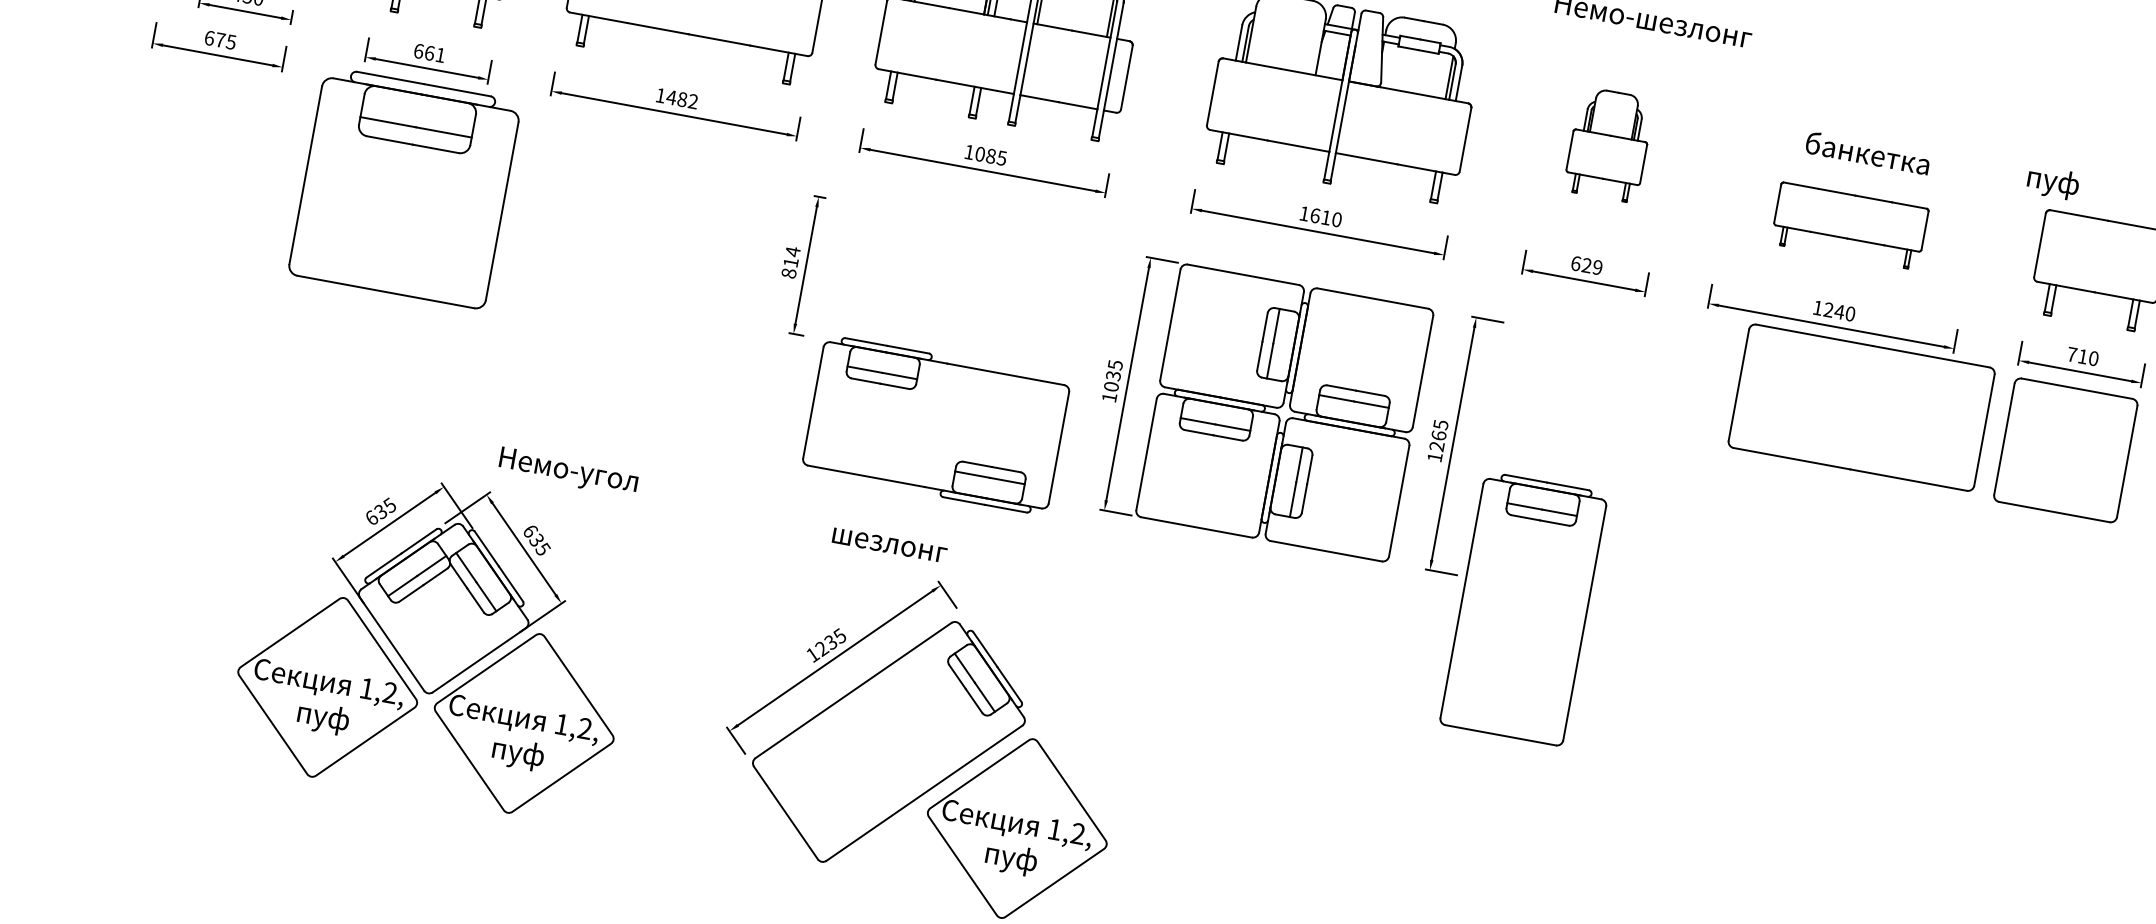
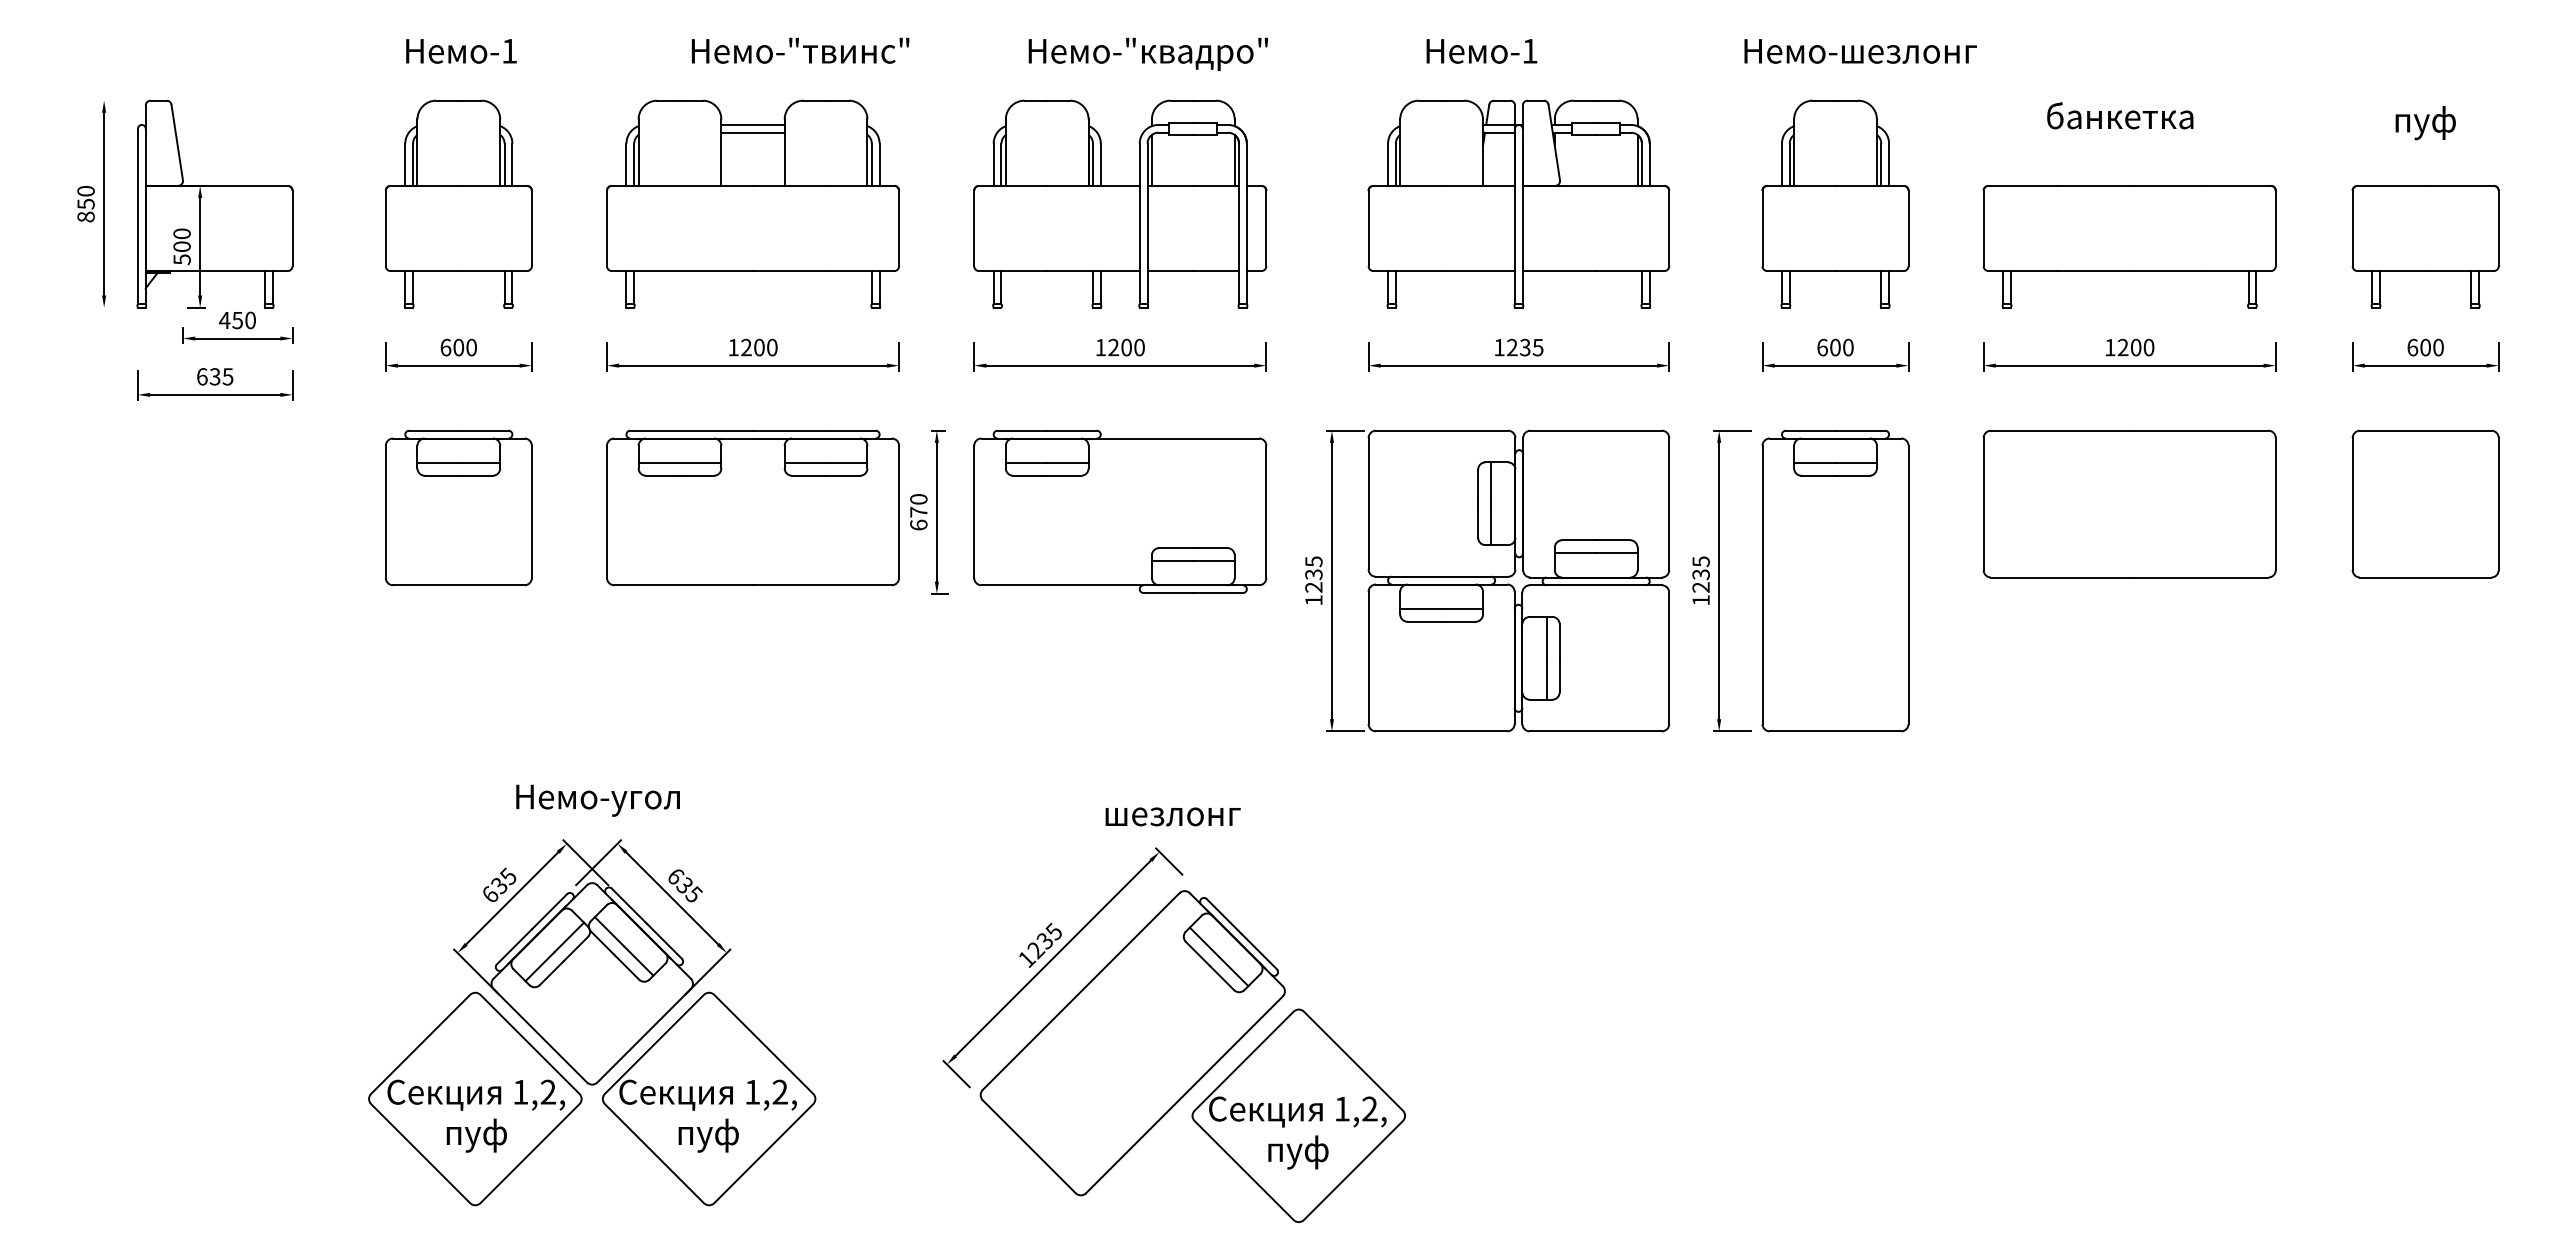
text: (219, 39) -> (214, 376), 675 -> 635
text: (434, 54) -> (464, 347), 661 -> 600
text: (681, 99) -> (758, 347), 1482 -> 1200
part: (1609, 144) -> (1835, 203), size x1.67
text: (1868, 152) -> (2120, 115), moved
text: (990, 156) -> (1126, 347), 1085 -> 1200
text: (2052, 183) -> (2425, 123), moved
part: (404, 187) -> (458, 507), size x0.62
text: (1326, 217) -> (1525, 347), 1610 -> 1235
part: (1849, 226) -> (2129, 246), size x1.67
part: (651, 232) -> (752, 507), added
text: (790, 261) -> (918, 511), 814 -> 670
text: (1591, 266) -> (1841, 347), 629 -> 600
text: (1839, 311) -> (2135, 347), 1240 -> 1200
text: (2076, 355) -> (2418, 347), 710 -> 600
text: (1111, 386) -> (1313, 587), 1035 -> 1235
part: (1861, 407) -> (2129, 503), moved
part: (936, 425) -> (1120, 511), moved
text: (1438, 435) -> (1700, 574), 1265 -> 1235
part: (2065, 449) -> (2425, 503), moved
text: (568, 472) -> (597, 800), moved
text: (889, 544) -> (1172, 816), moved
part: (1523, 608) -> (1835, 580), moved

